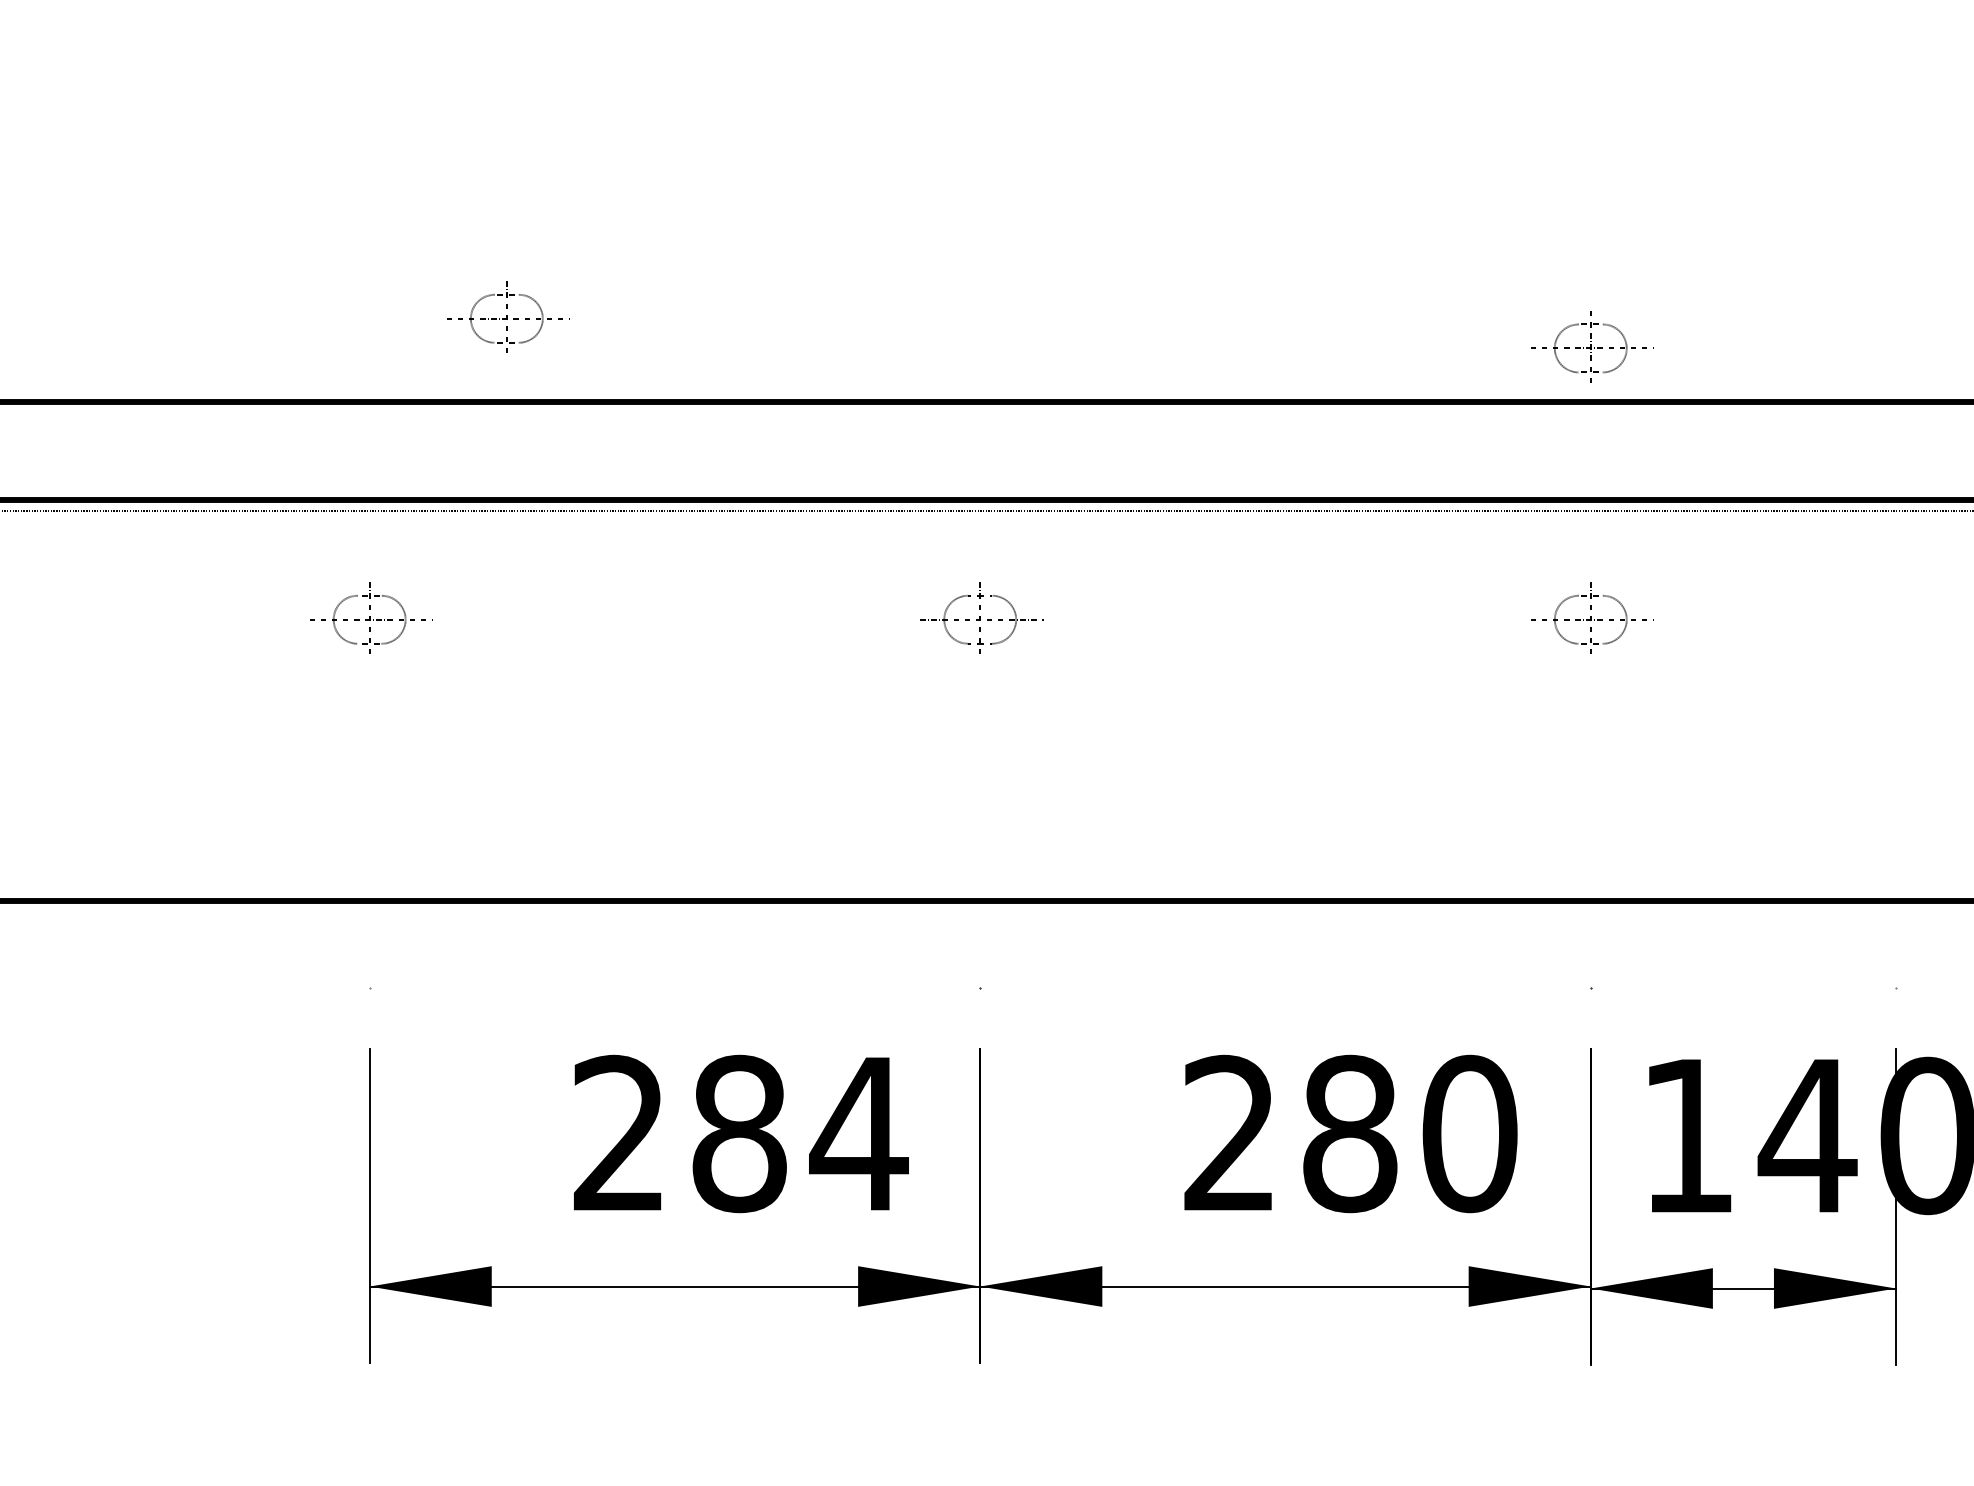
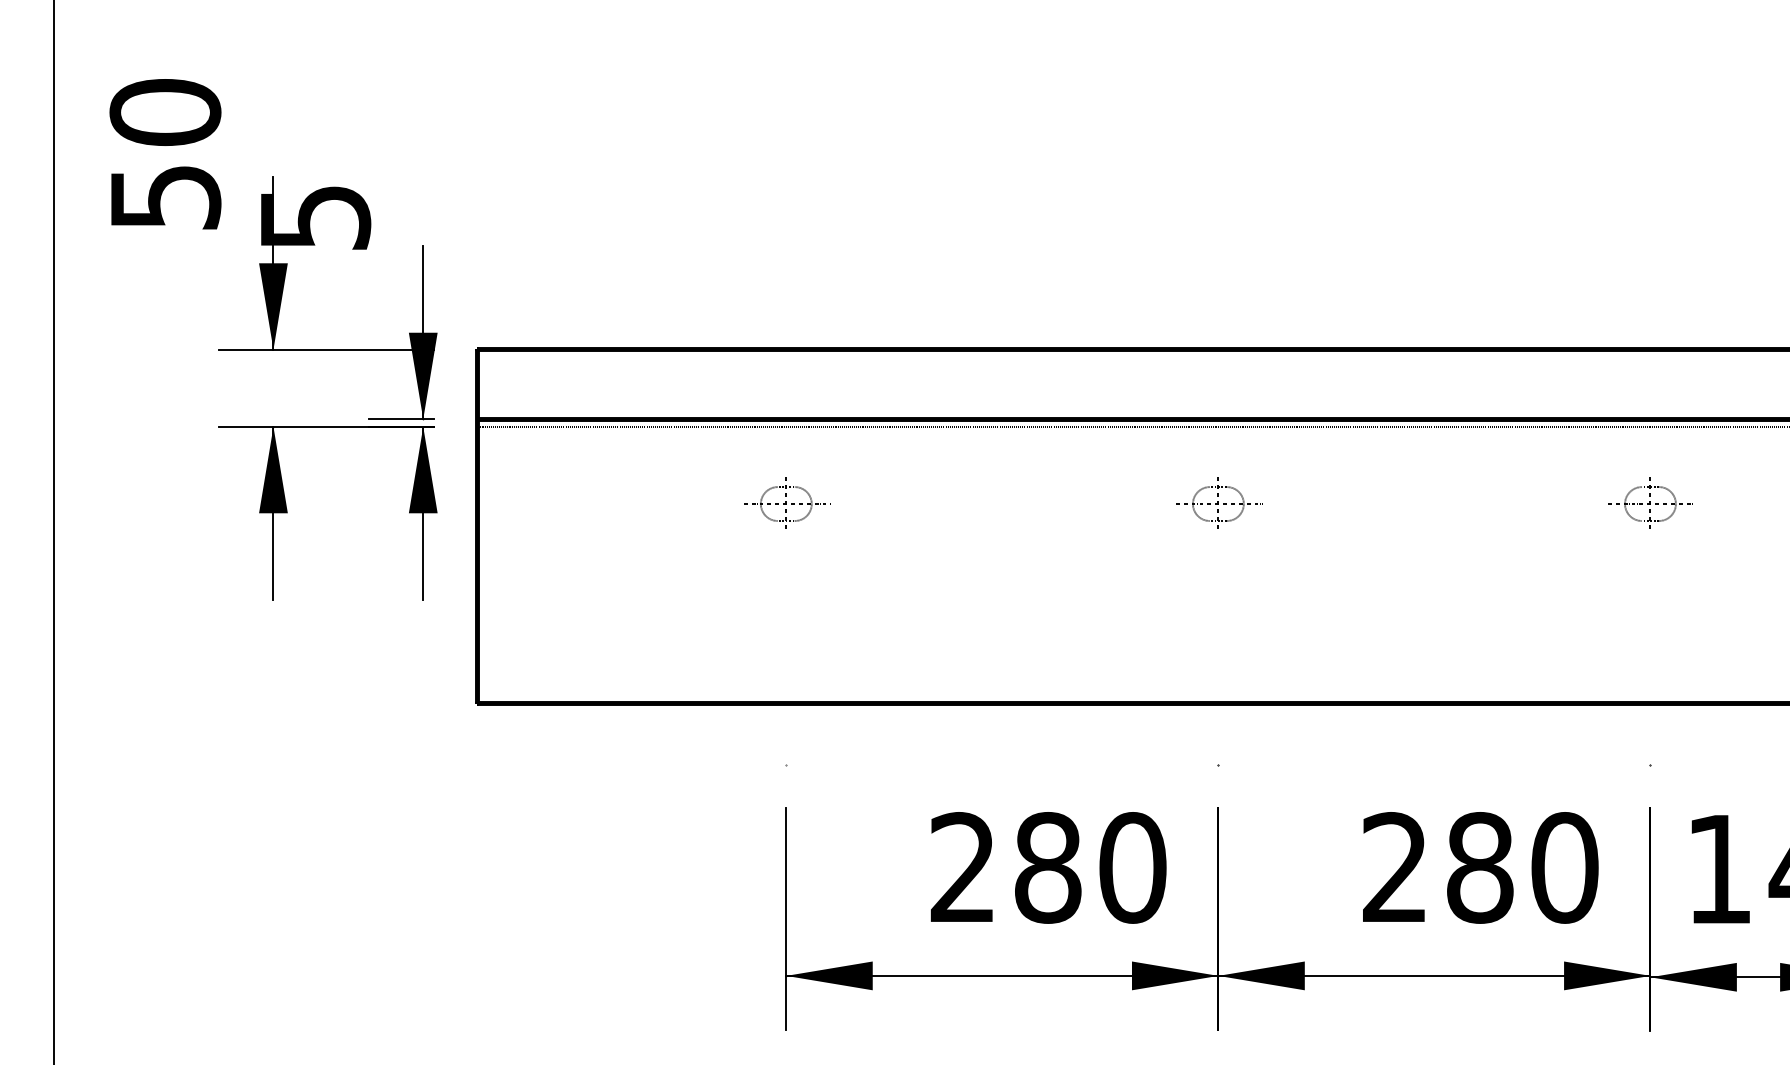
part: (508, 316) -> (884, 289), removed
part: (1590, 346) -> (1650, 310), removed
text: (858, 1133) -> (1132, 867), 284 -> 280

